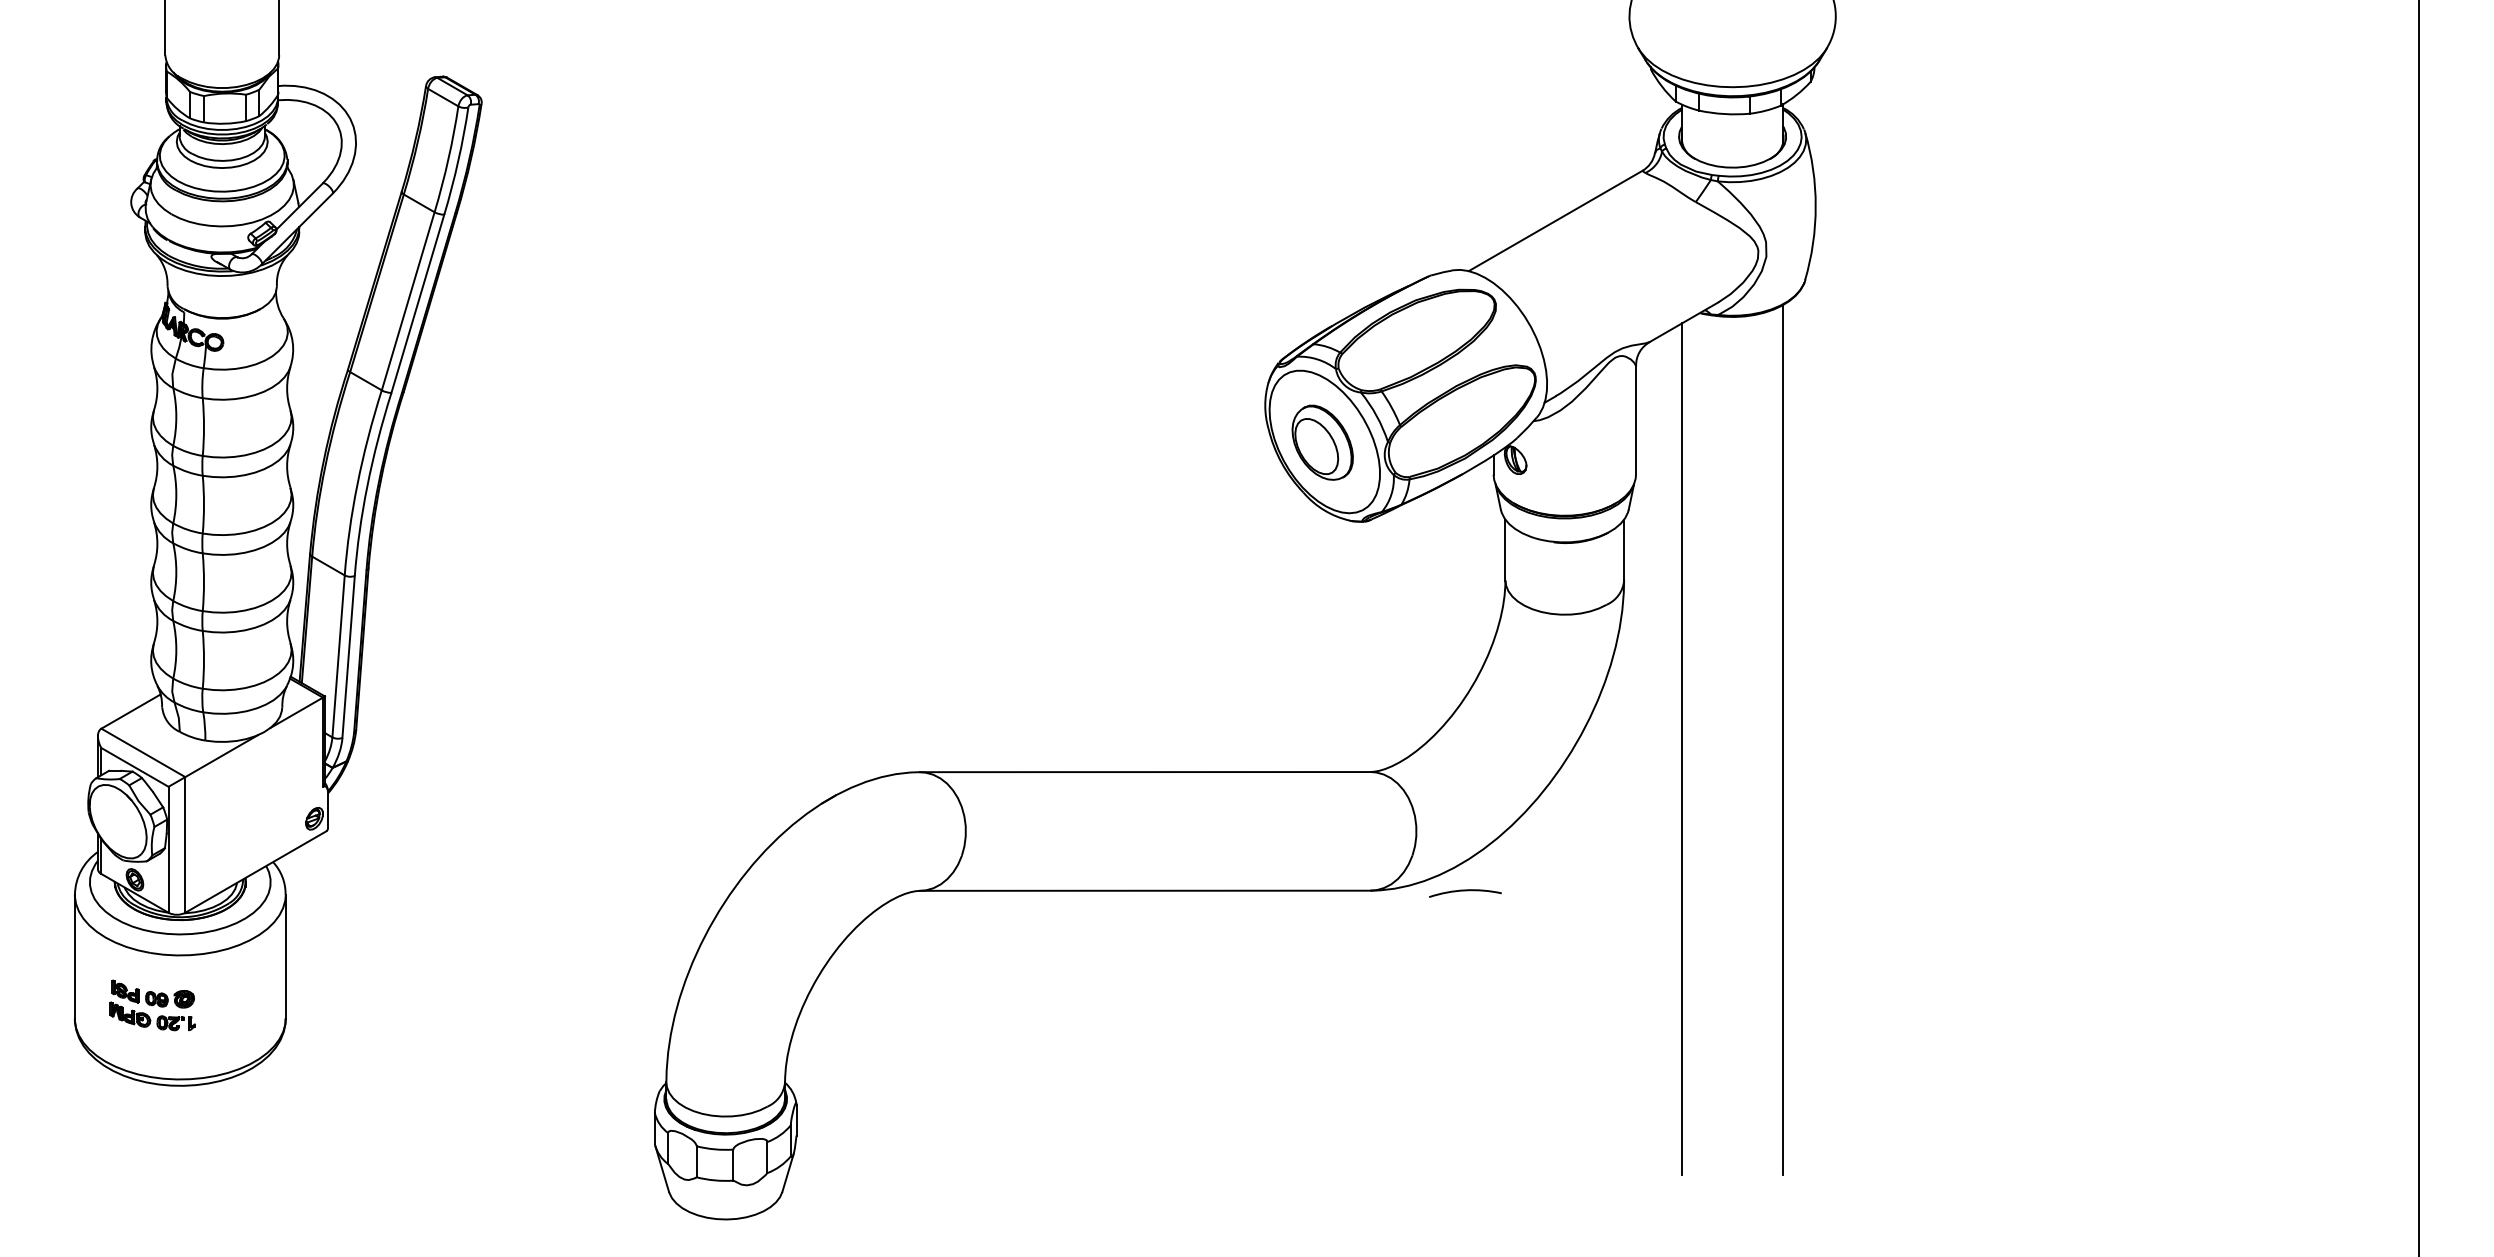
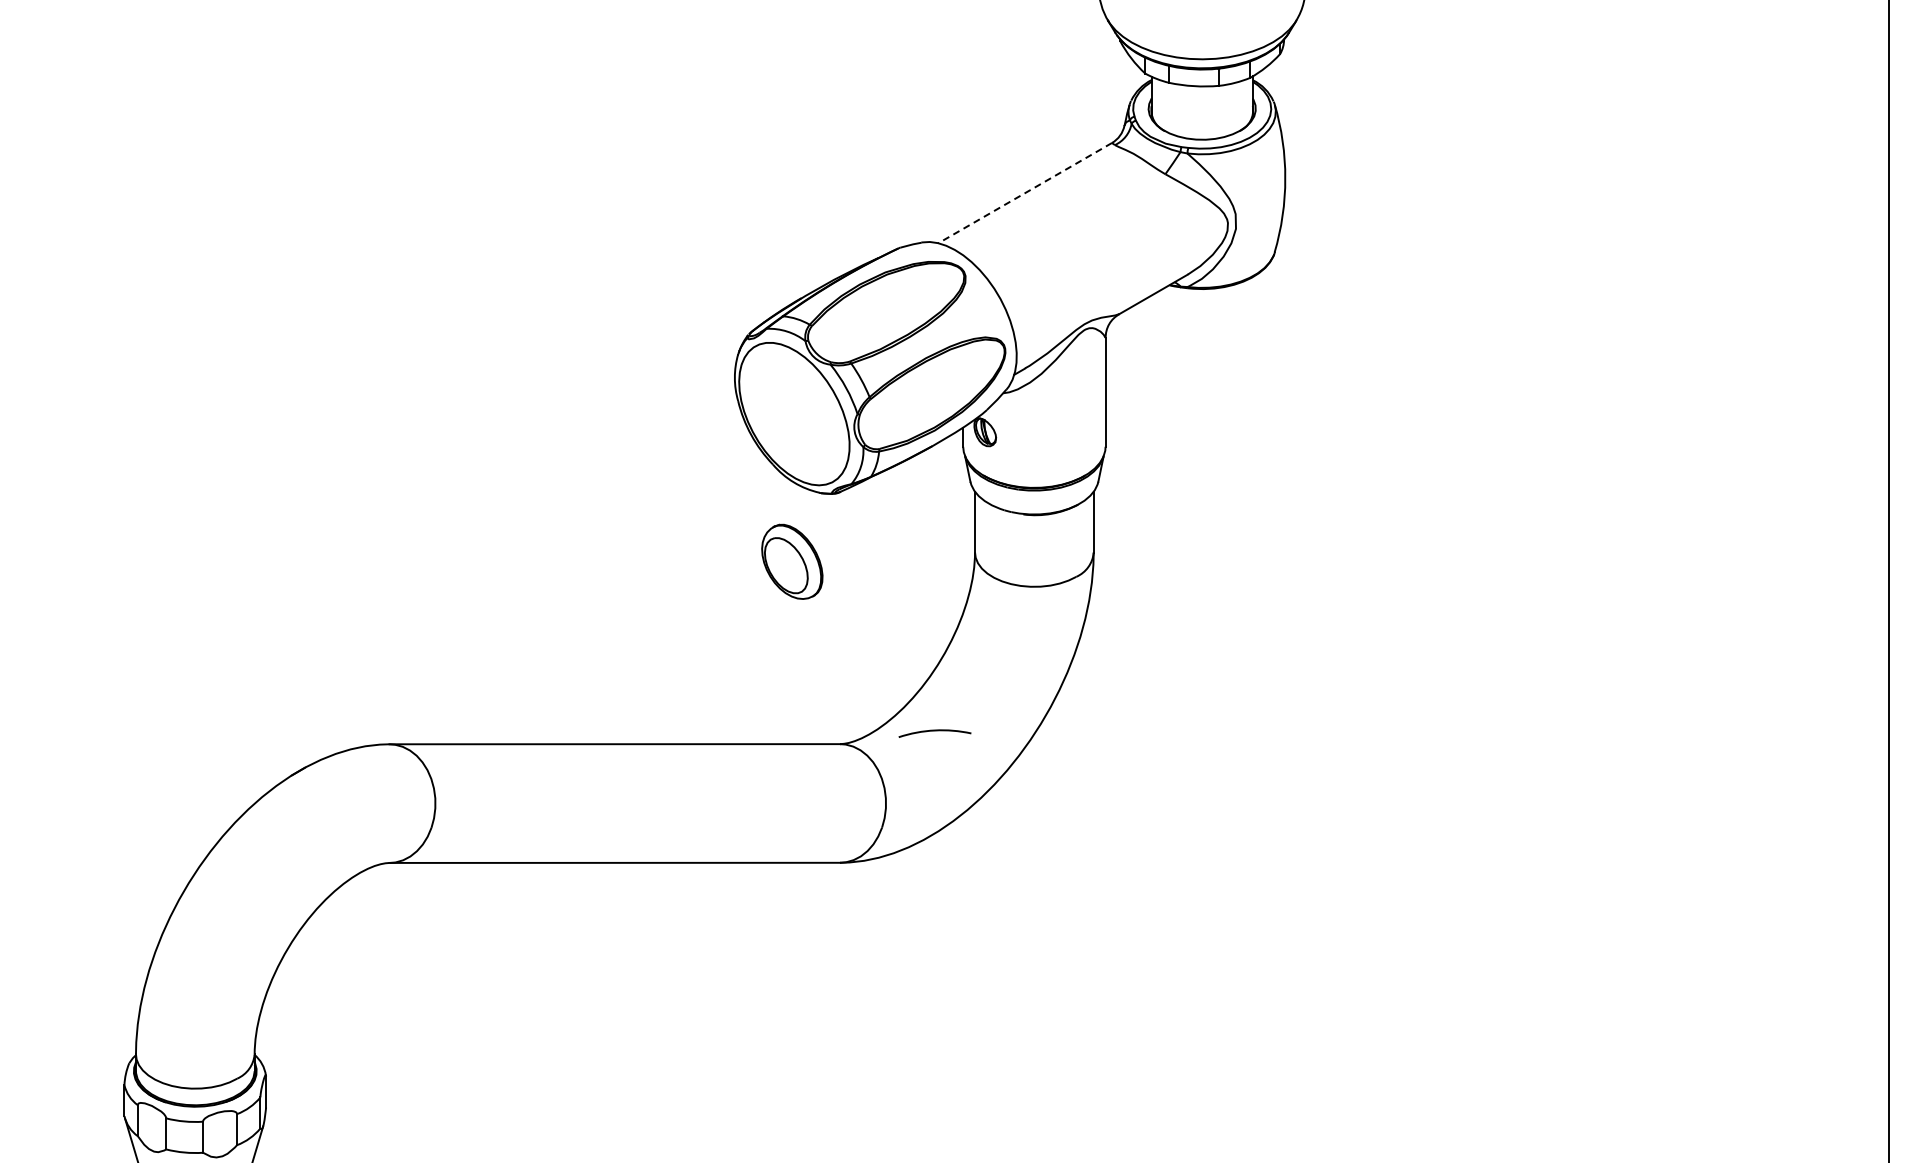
line: (1555, 221) -> (1025, 193), solid -> dashed
part: (1322, 442) -> (792, 561), moved
line: (1783, 740) -> (1253, 712), removed
line: (1682, 749) -> (1152, 721), removed
arc: (1465, 891) -> (935, 731), moved

